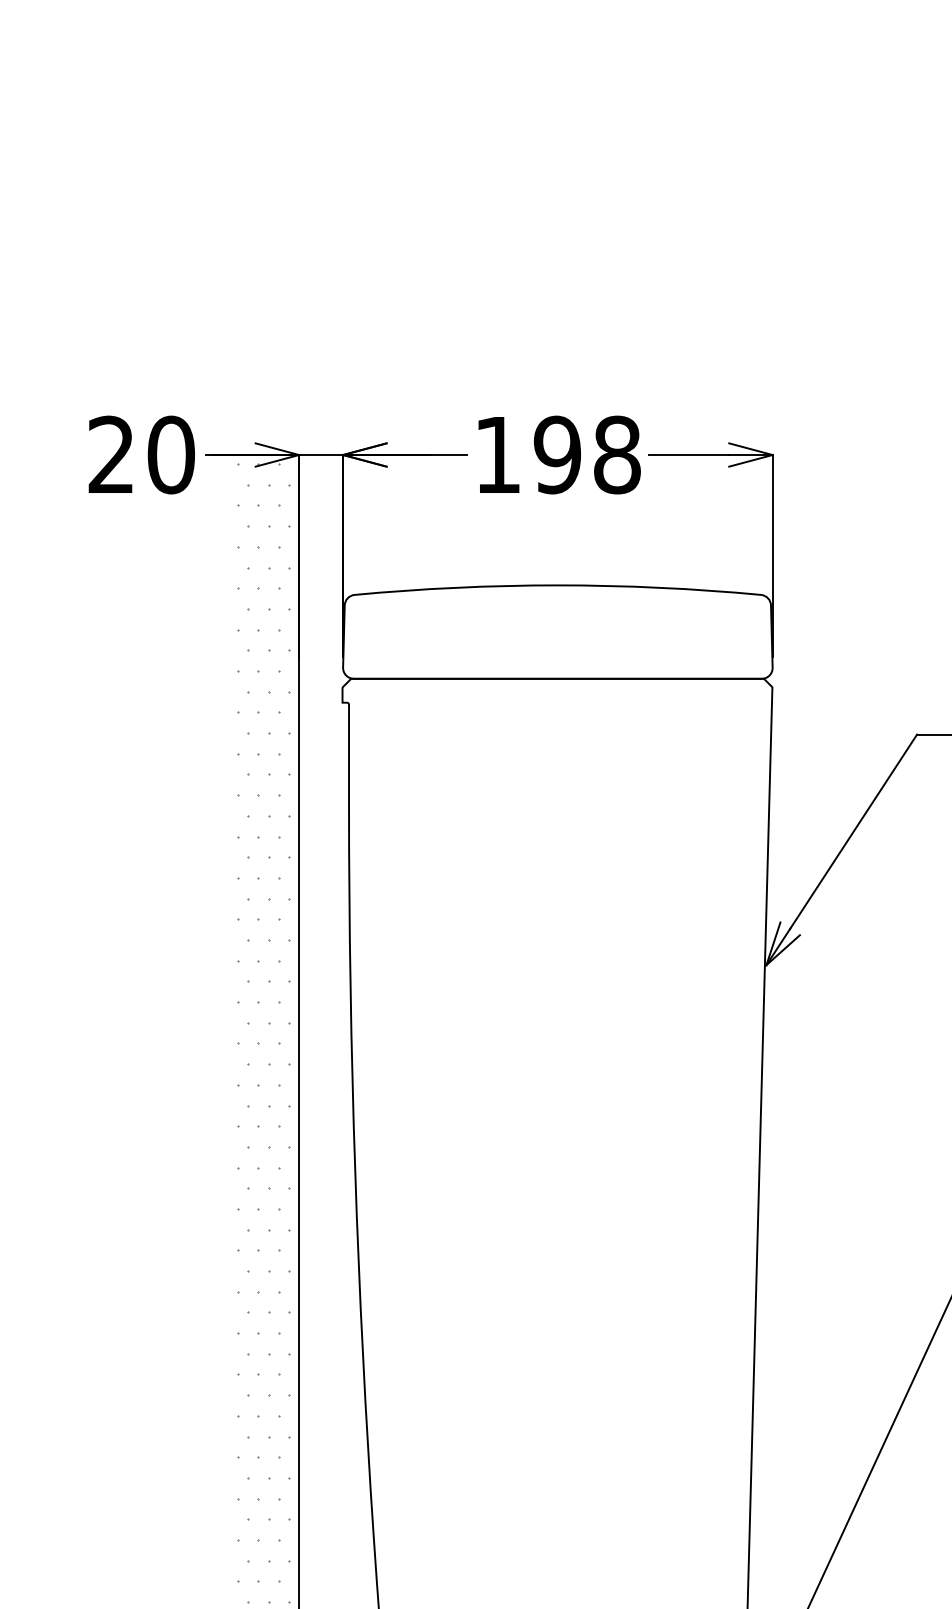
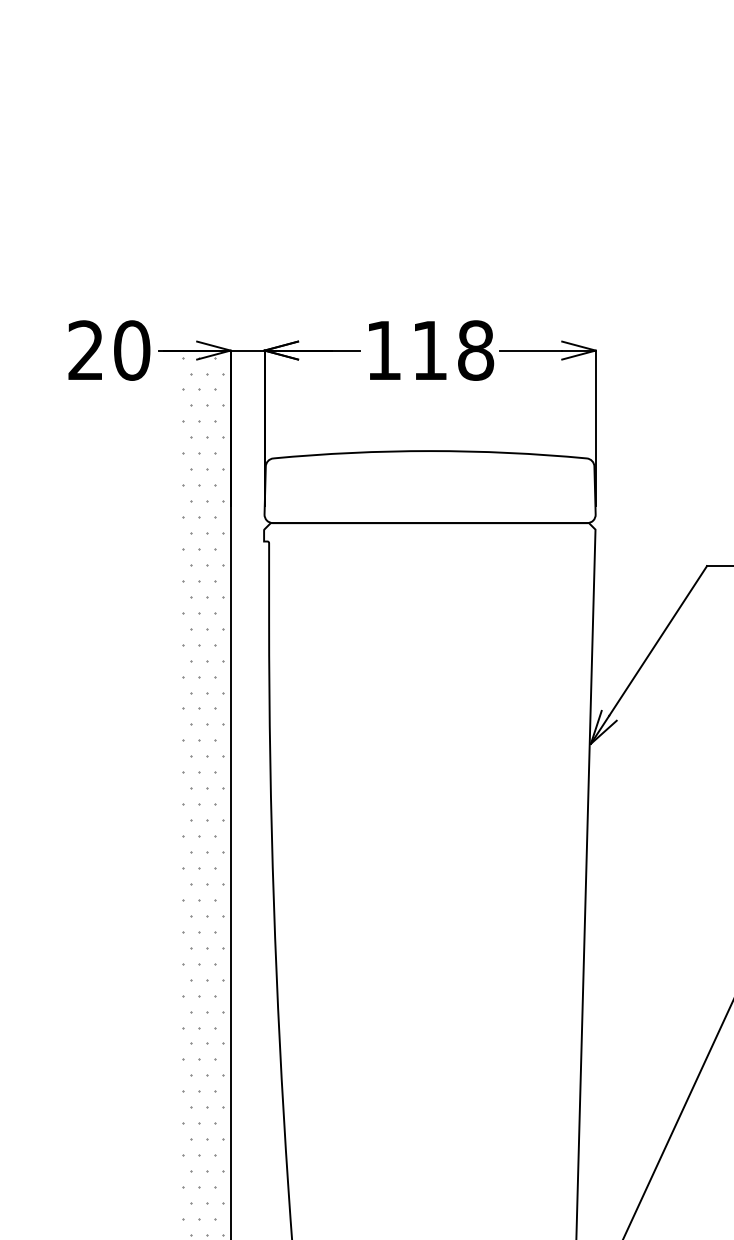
text: (556, 454) -> (429, 350), 198 -> 118

